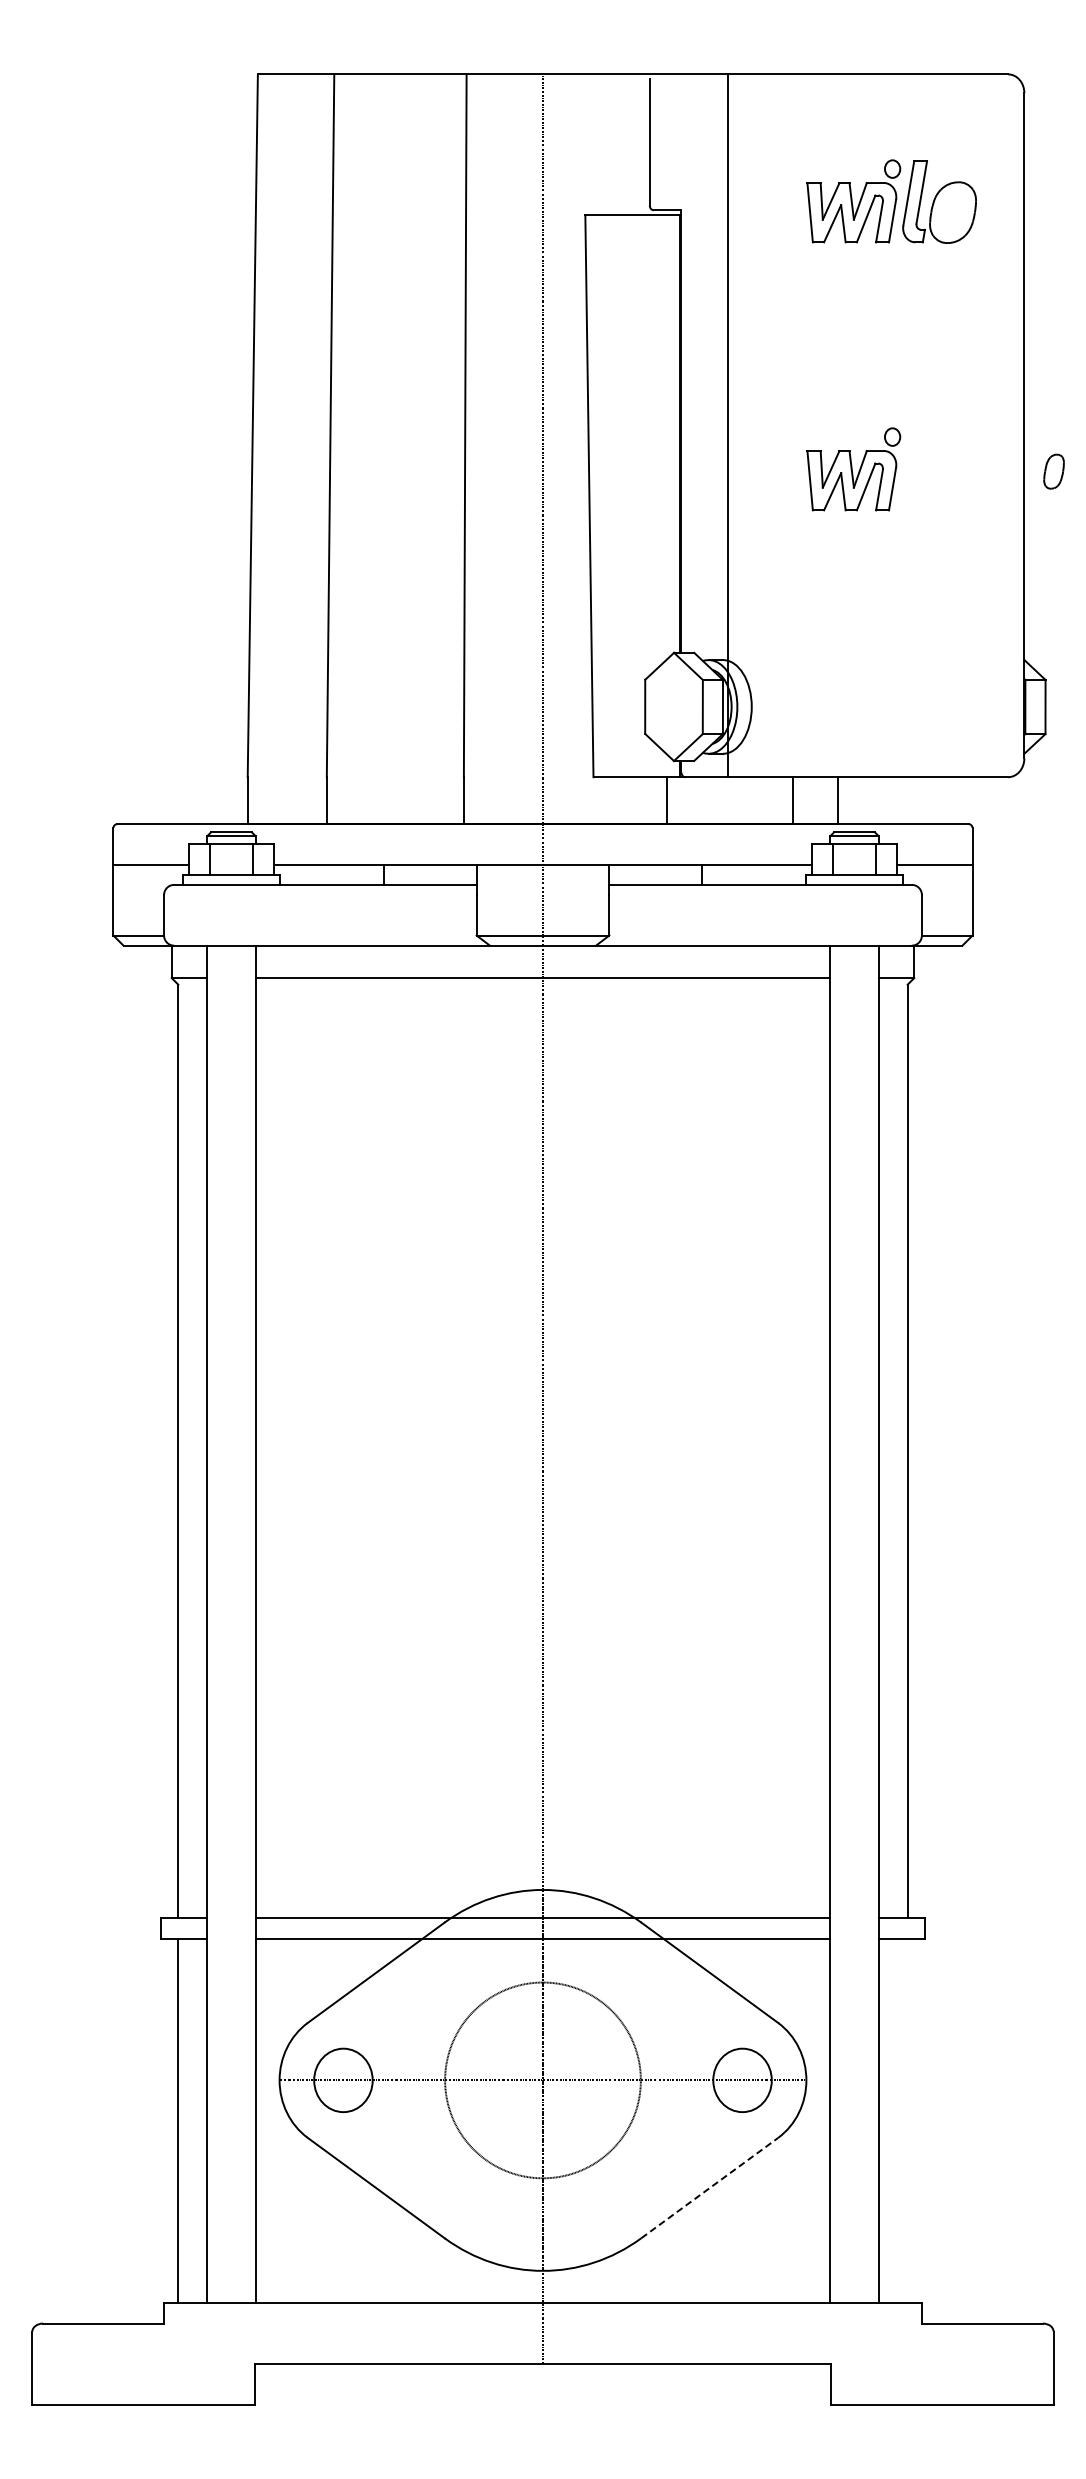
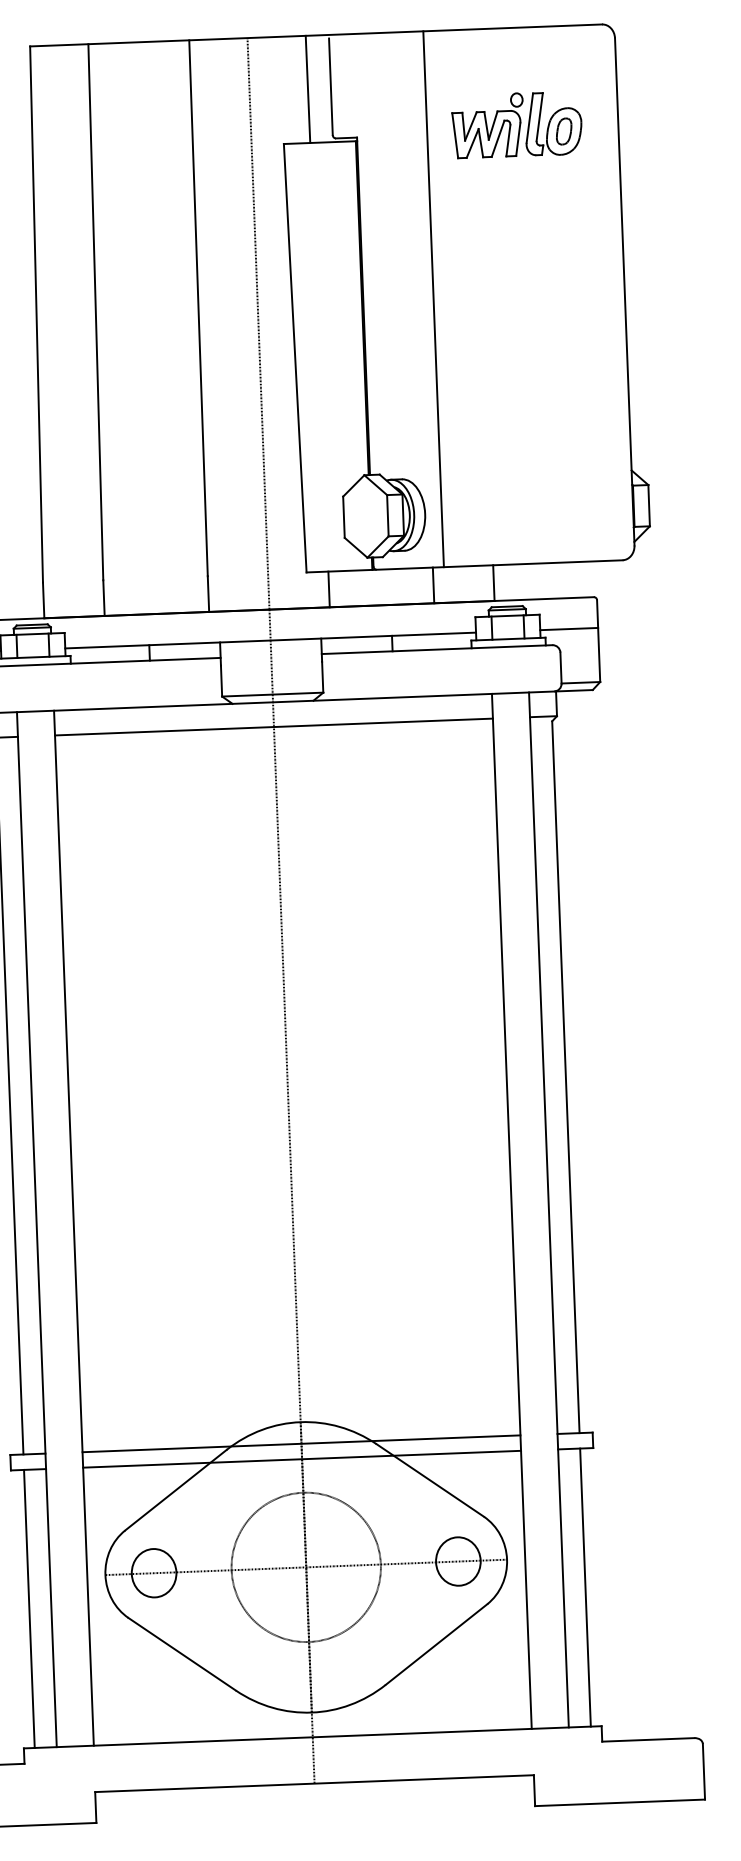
line: (619, 144) -> (307, 89), added
line: (727, 425) -> (433, 299), moved
part: (853, 469) -> (495, 330), removed
part: (1053, 471) -> (563, 131), moved
line: (667, 800) -> (329, 589), moved
line: (793, 800) -> (433, 585), moved
line: (907, 2120) -> (585, 1587), added
line: (709, 2188) -> (436, 1644), dashed -> solid

